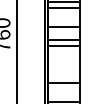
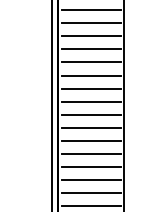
line: (63, 14) -> (90, 9), added
line: (63, 20) -> (90, 22), added
line: (63, 33) -> (90, 49), added
line: (63, 52) -> (90, 89), added
line: (63, 58) -> (90, 101), added
line: (63, 64) -> (90, 114), added
line: (63, 70) -> (90, 126), added
line: (63, 77) -> (90, 141), added
line: (63, 89) -> (90, 166), added
line: (63, 95) -> (90, 179), added

